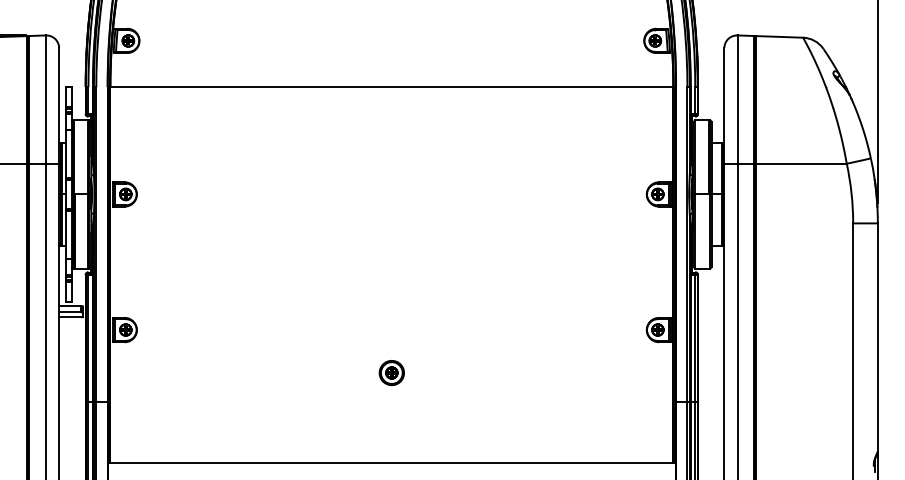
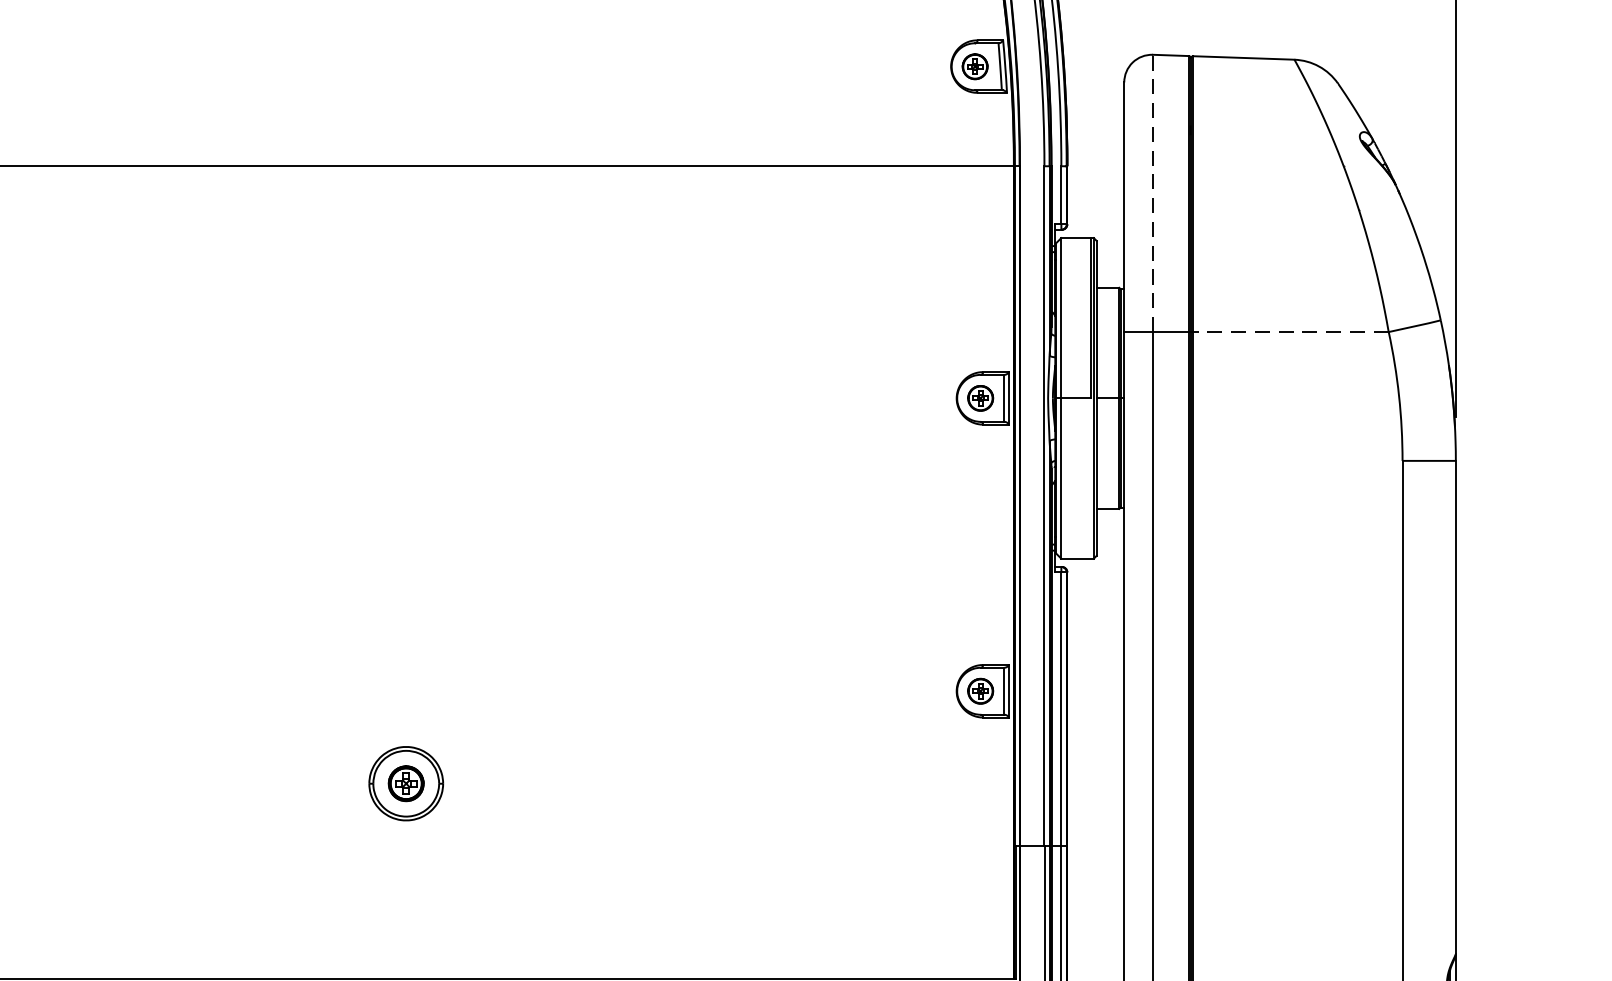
line: (737, 99) -> (1152, 193), solid -> dashed
line: (801, 163) -> (1290, 331), solid -> dashed
part: (391, 373) -> (405, 785), size x1.4

